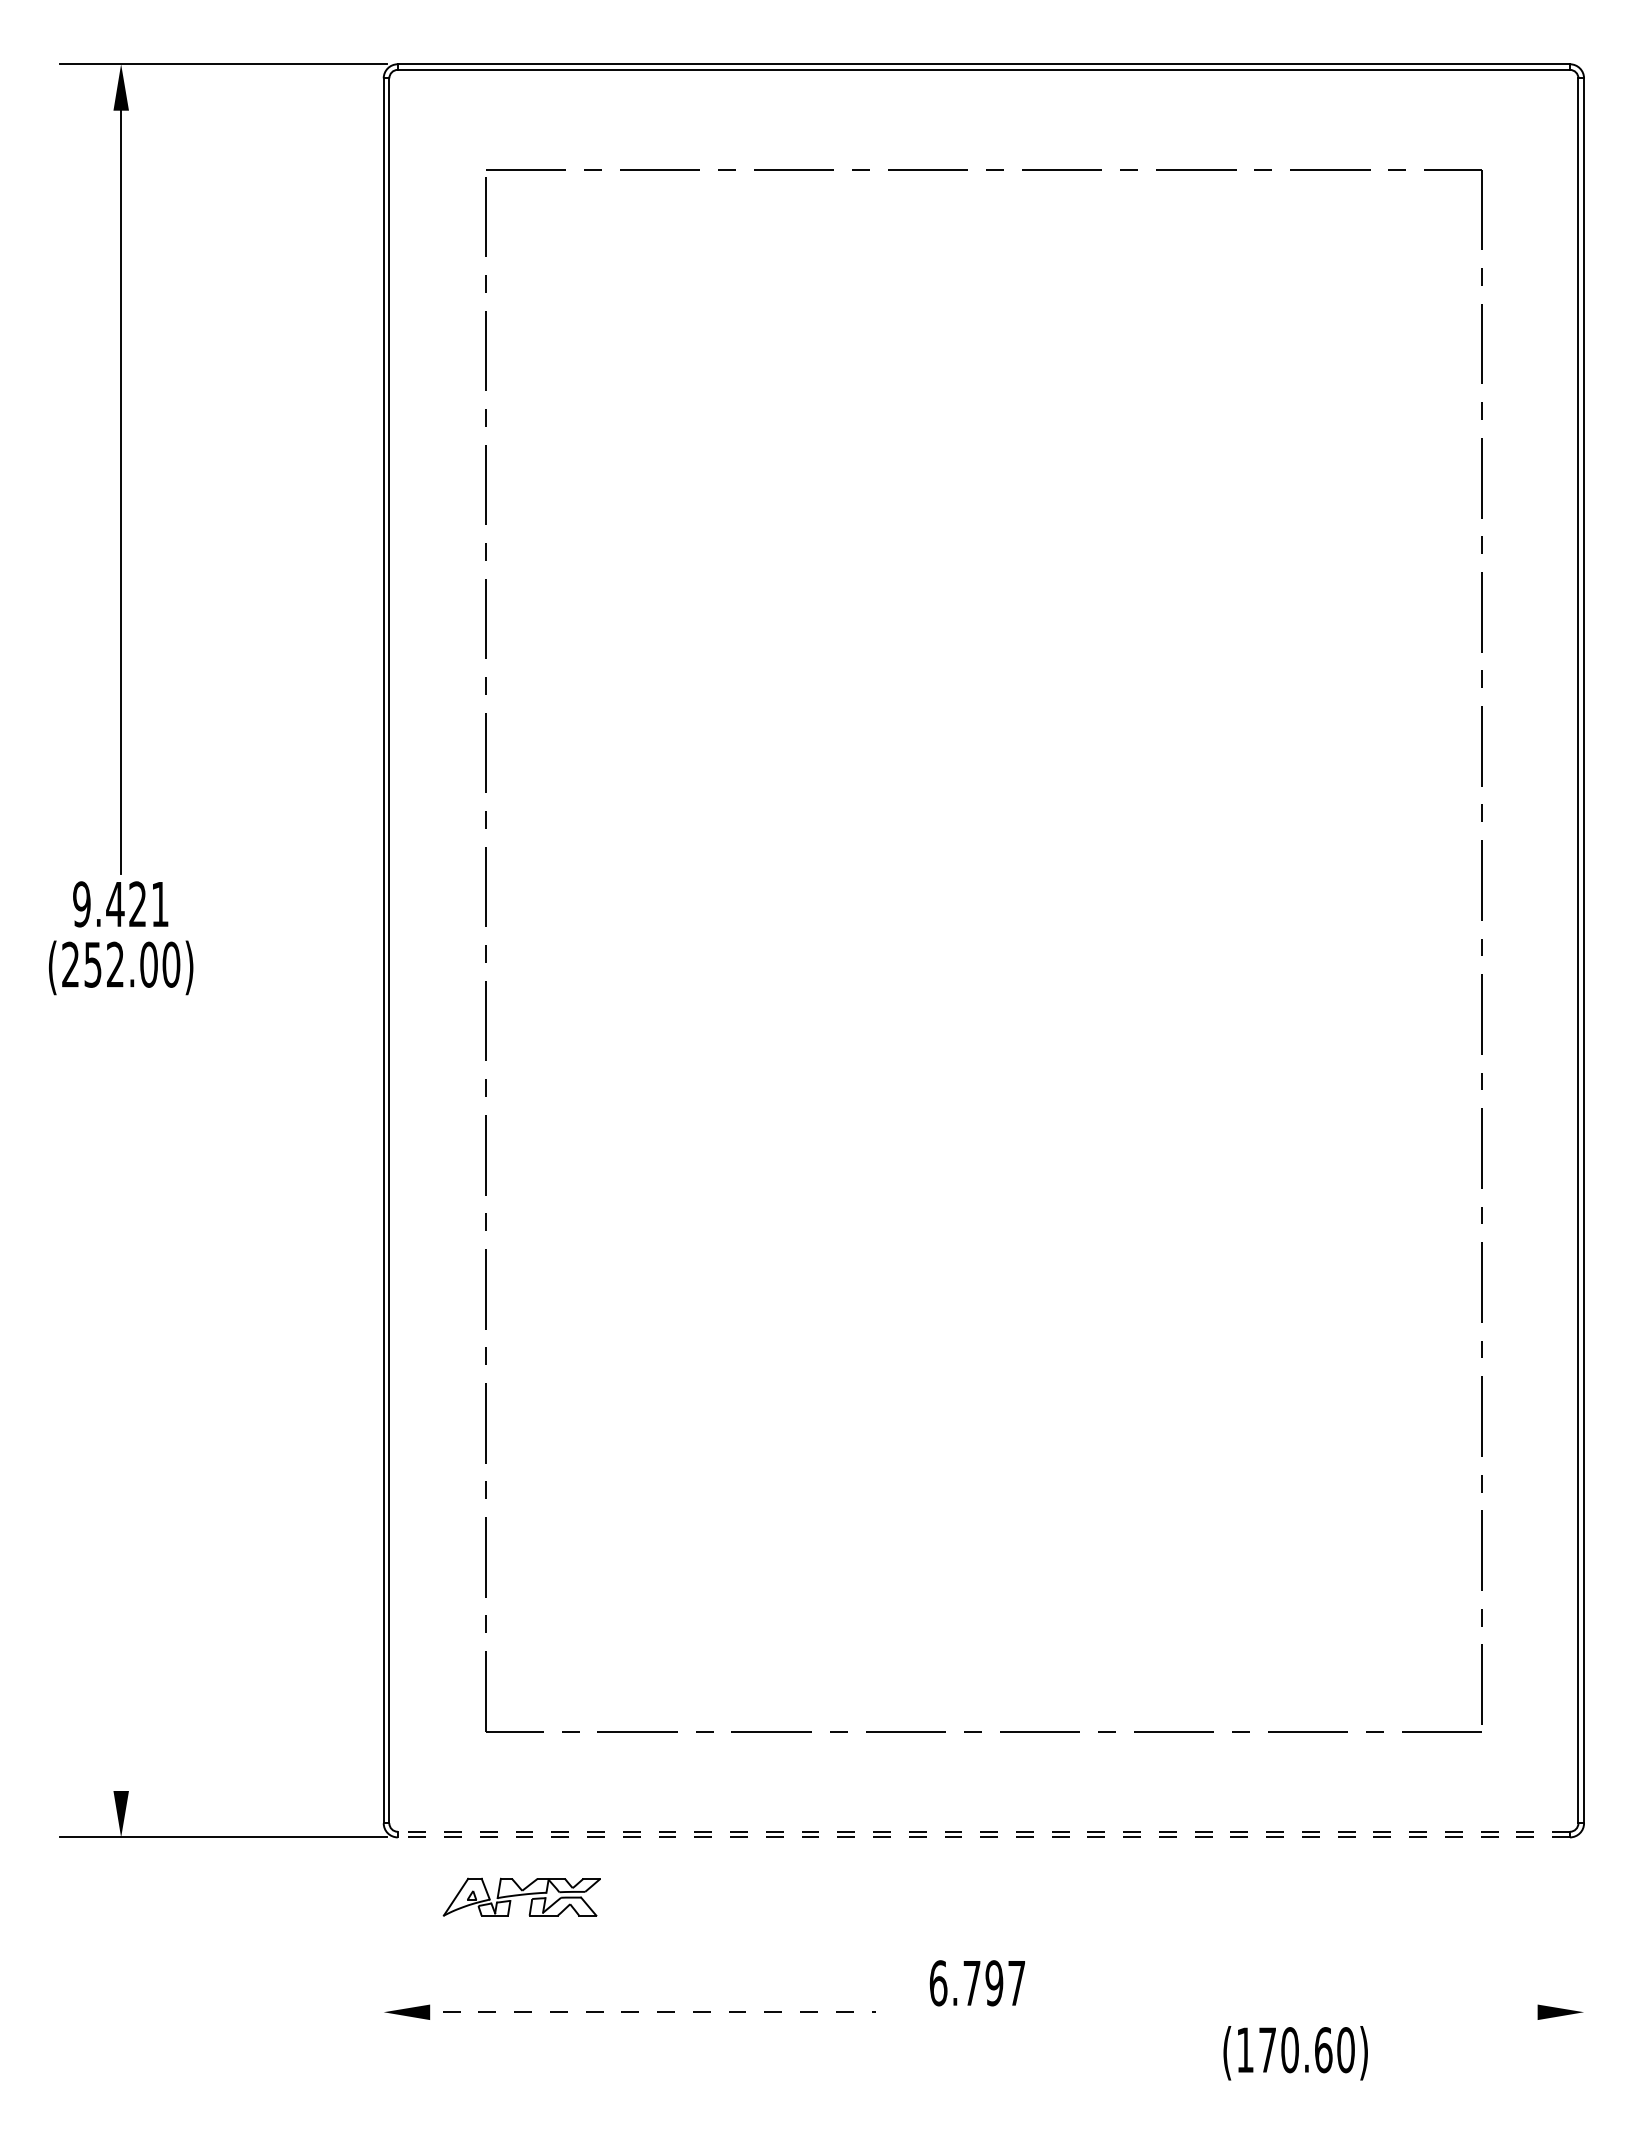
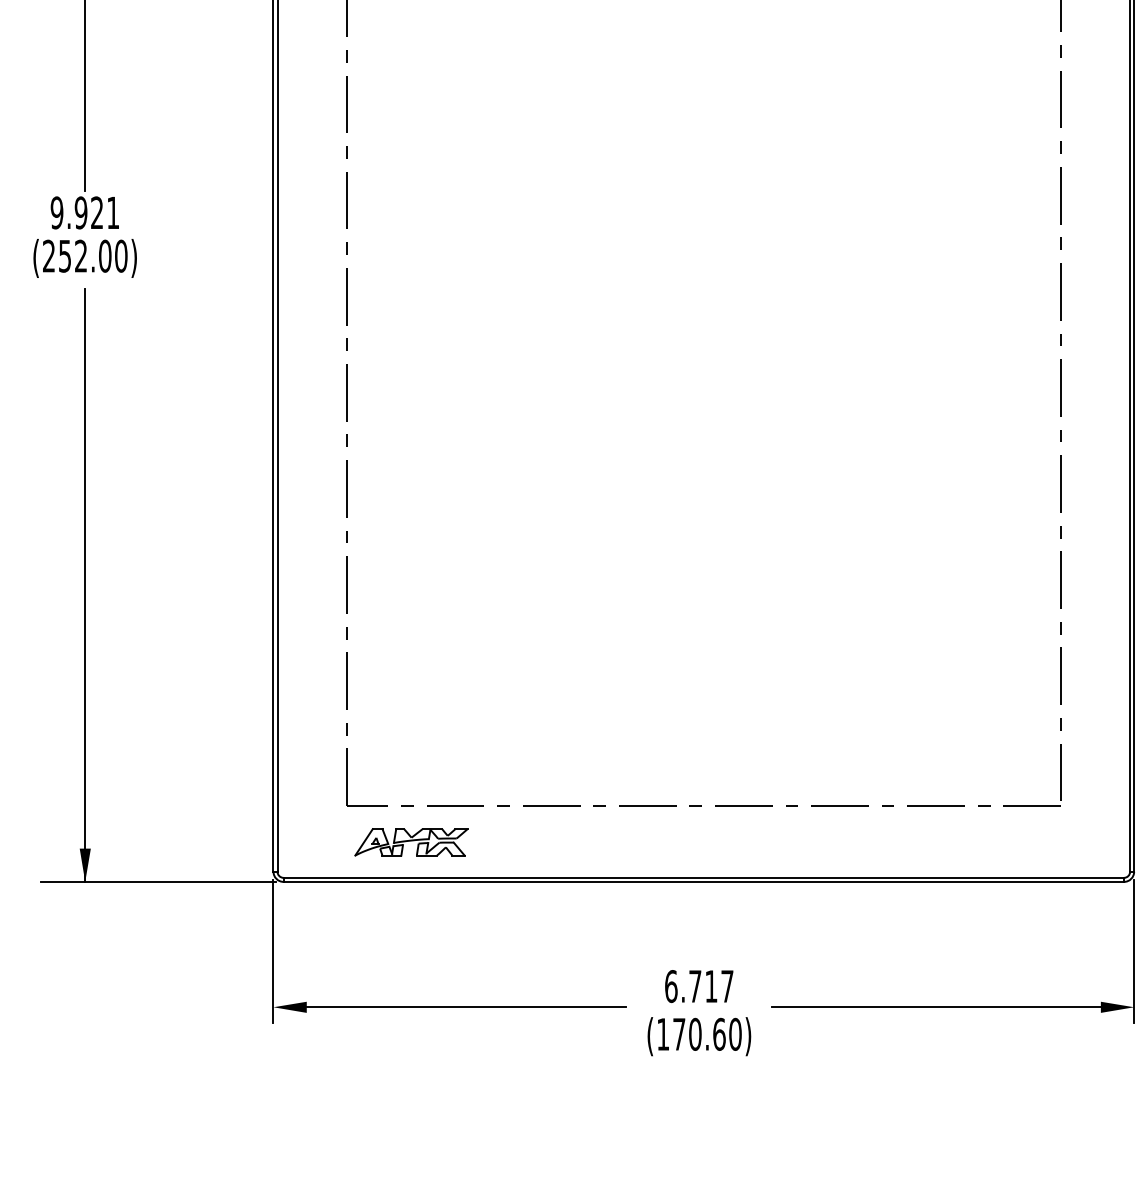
text: (115, 904) -> (81, 213), 9.421 -> 9.921
line: (121, 1423) -> (85, 585), added
line: (983, 1831) -> (703, 877), dashed -> solid
line: (983, 1837) -> (703, 881), dashed -> solid
part: (521, 1896) -> (411, 841), moved
line: (383, 1934) -> (273, 951), added
line: (1584, 1934) -> (1134, 951), added
text: (994, 1983) -> (711, 986), 6.797 -> 6.717
line: (641, 2012) -> (458, 1007), dashed -> solid
line: (1319, 2012) -> (944, 1007), added
text: (1295, 2053) -> (699, 1036), moved

